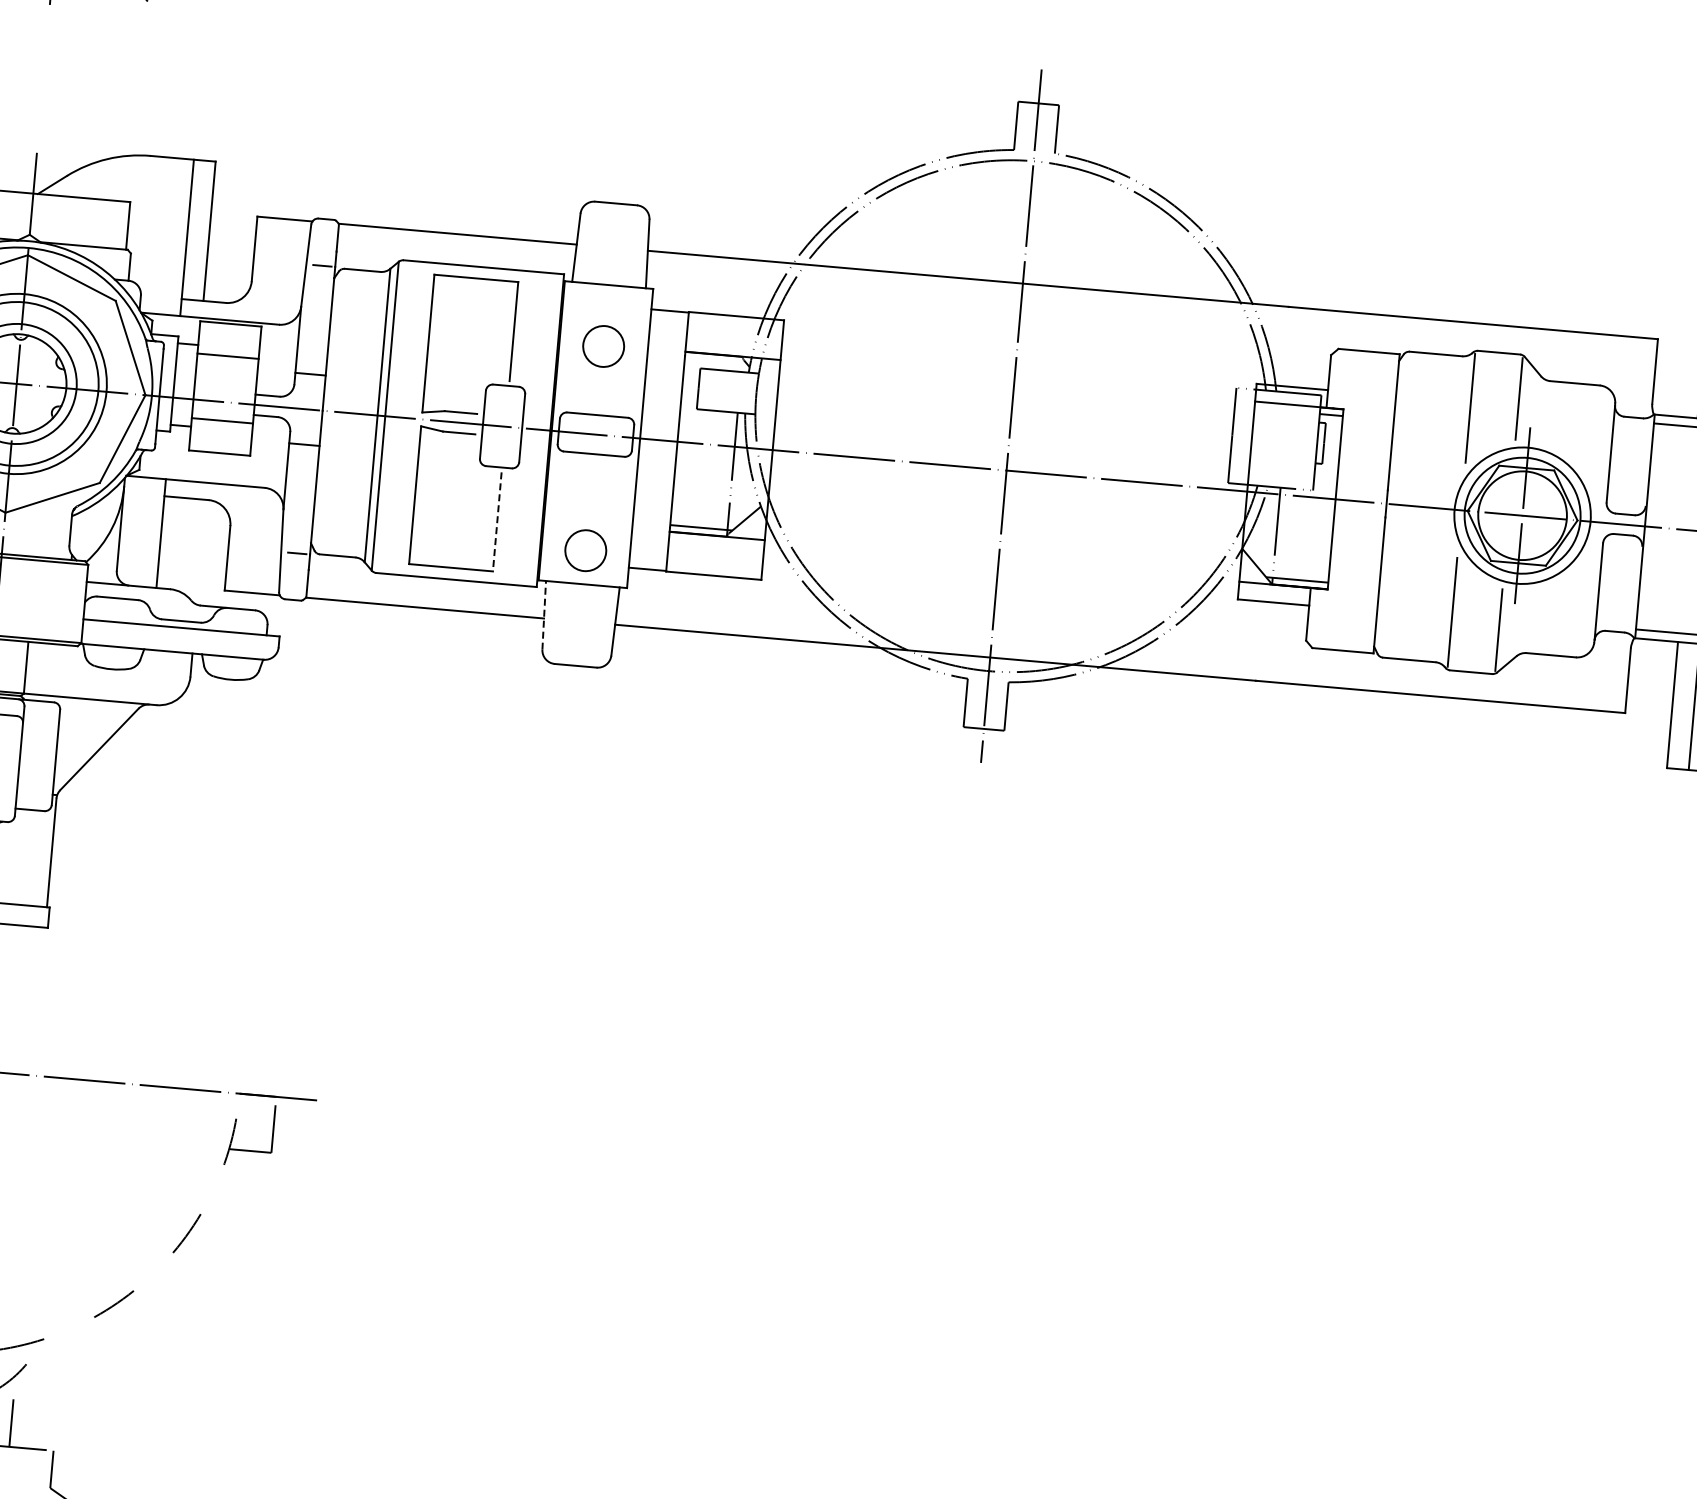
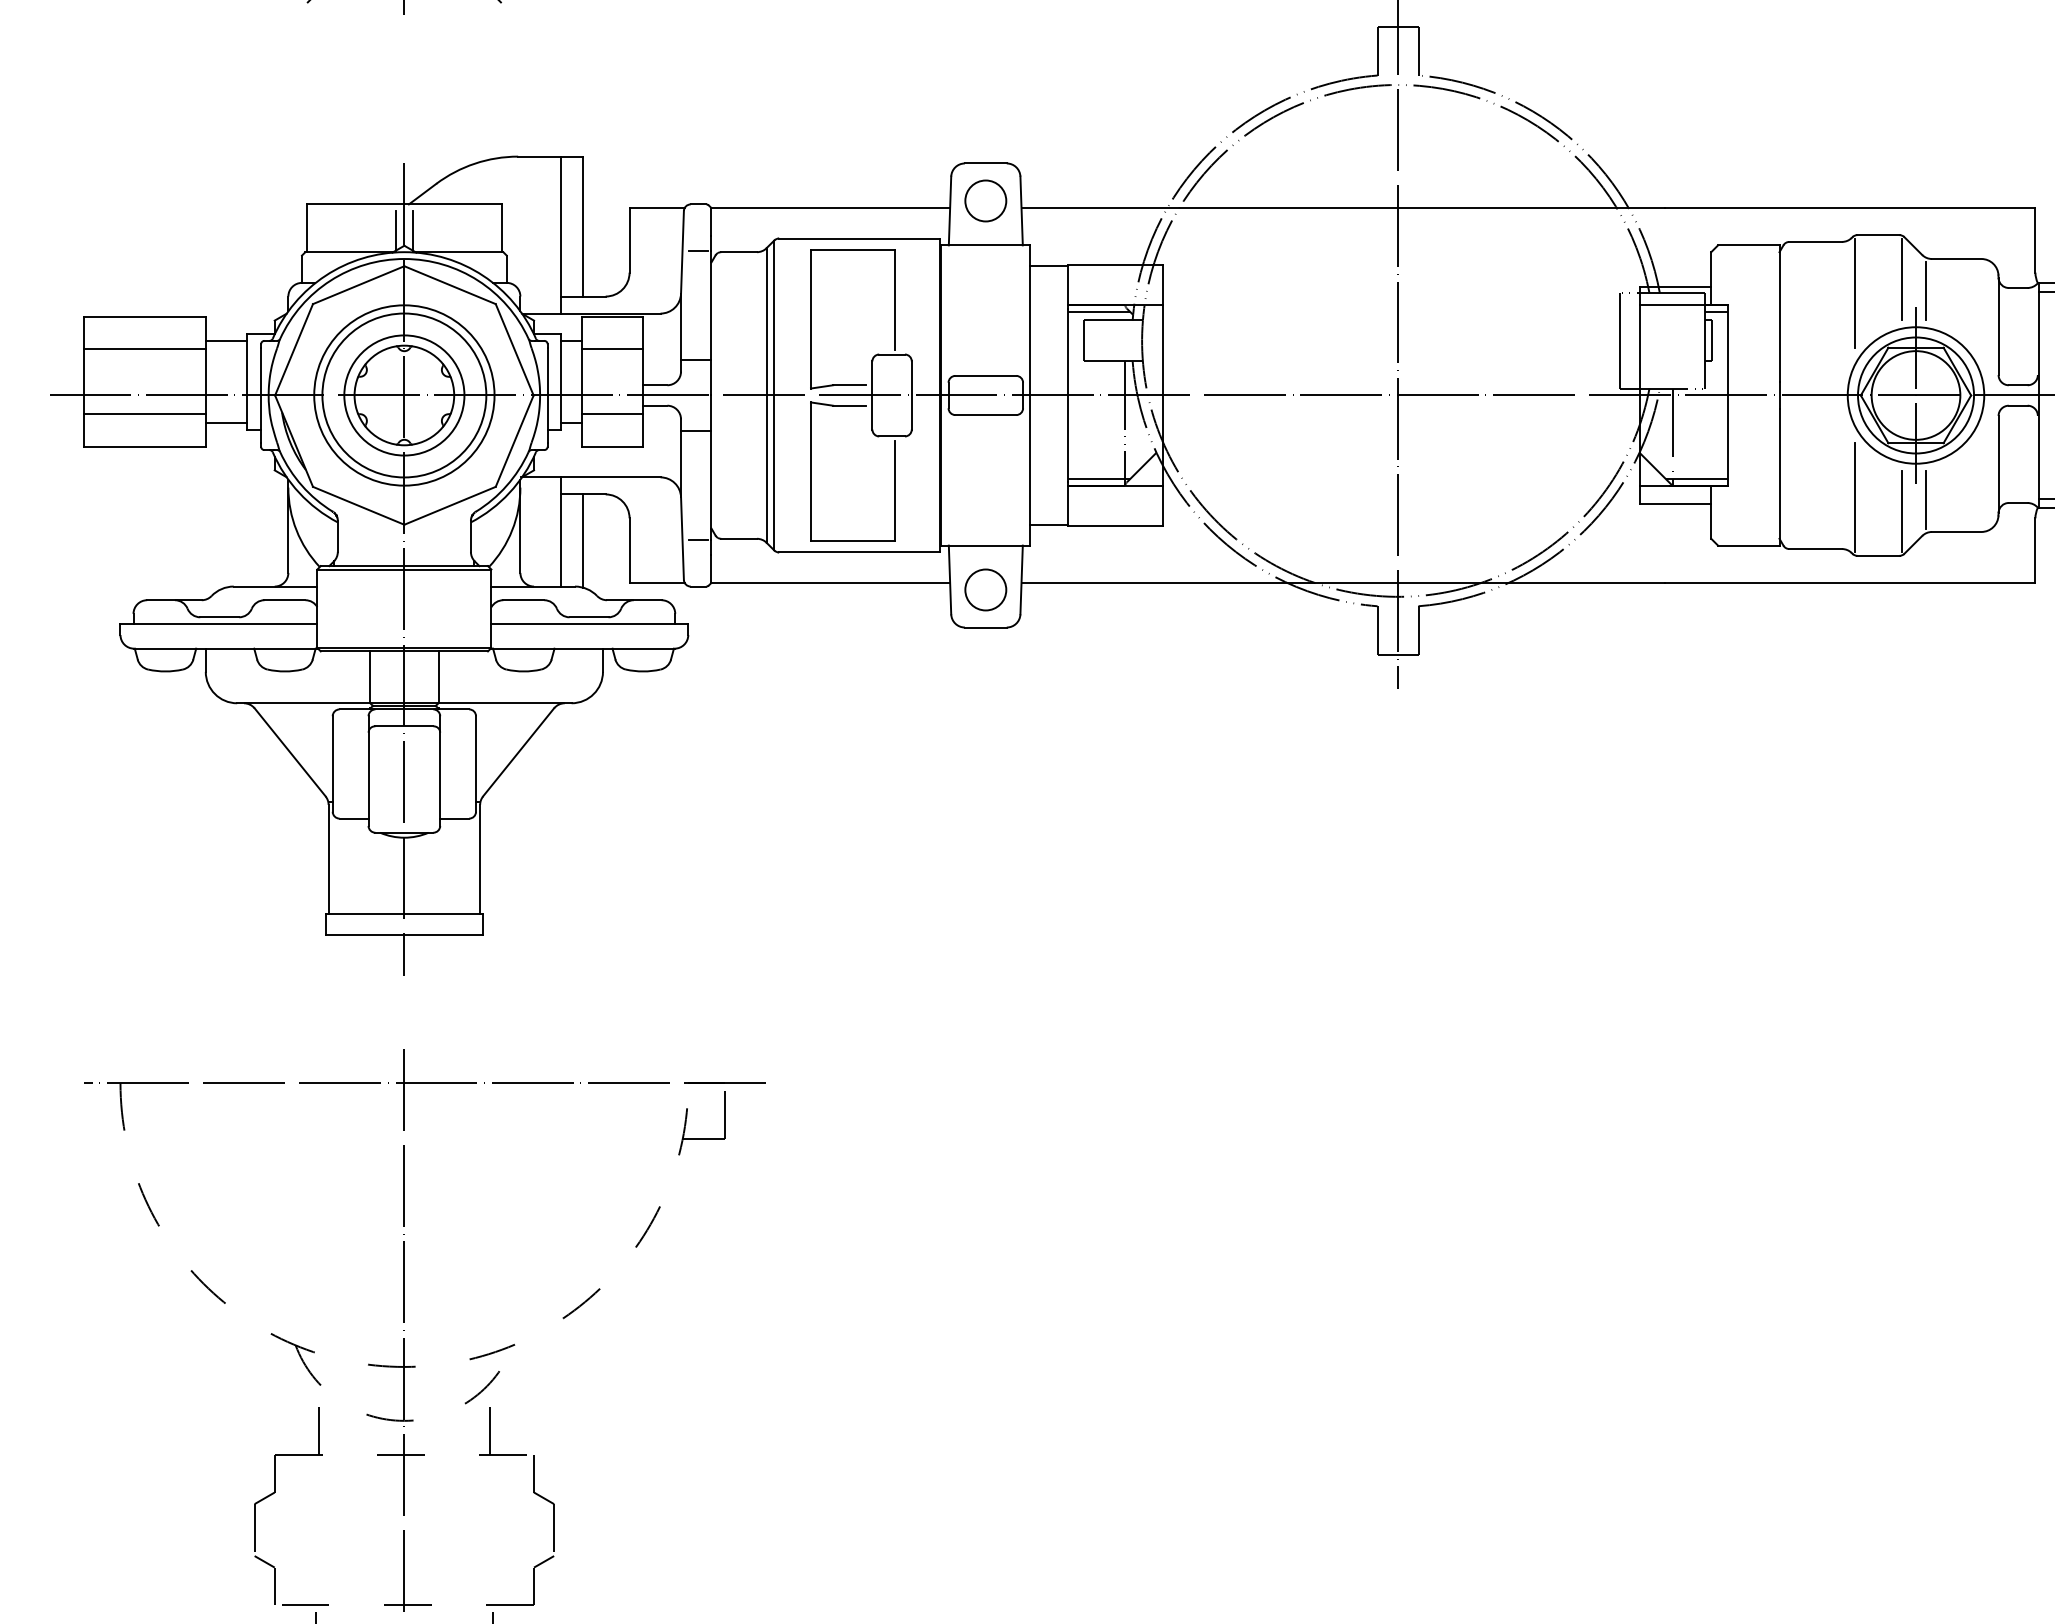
line: (23, 218) -> (396, 230), added
line: (39, 220) -> (412, 230), added
circle: (603, 345) -> (985, 200), moved
line: (715, 360) -> (1098, 311), added
line: (1542, 413) -> (1926, 291), added
line: (497, 522) -> (895, 491), dashed -> solid
line: (182, 544) -> (583, 540), added
circle: (585, 550) -> (985, 589), moved
line: (544, 614) -> (950, 579), dashed -> solid
line: (1523, 620) -> (1926, 499), added

